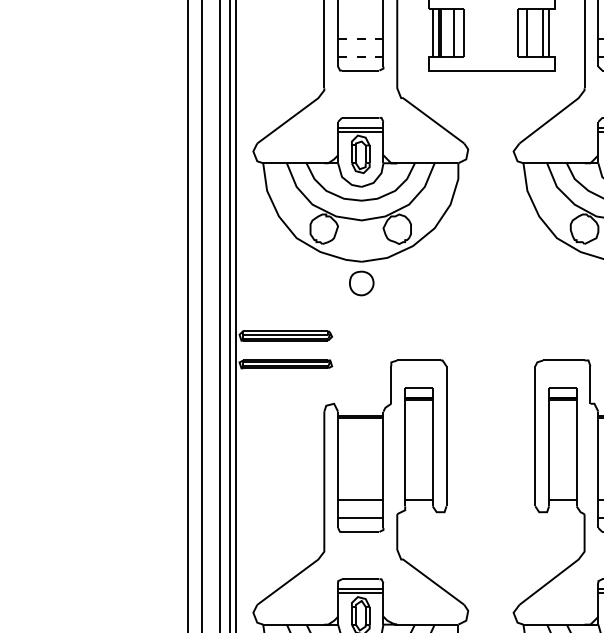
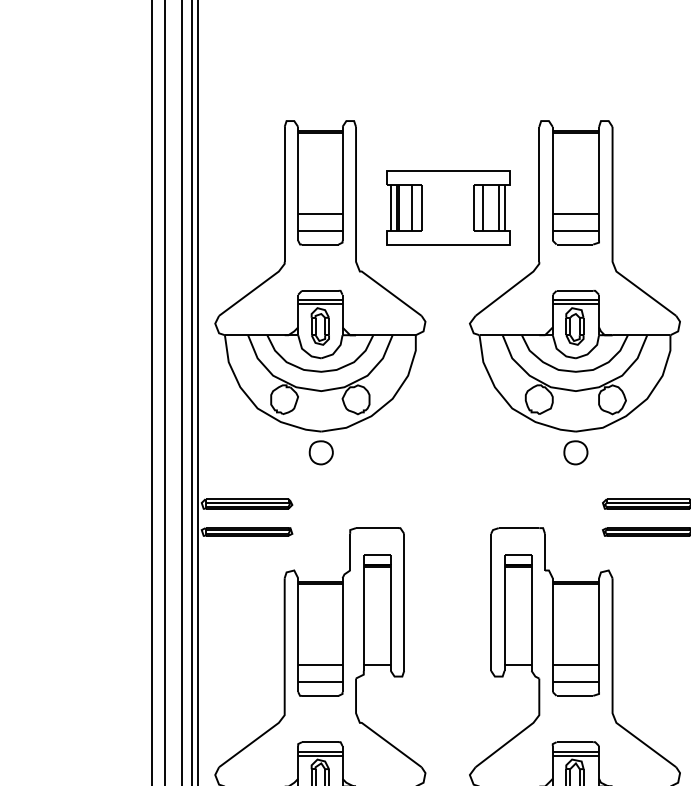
line: (360, 38) -> (320, 213), dashed -> solid
line: (360, 57) -> (320, 231), dashed -> solid

